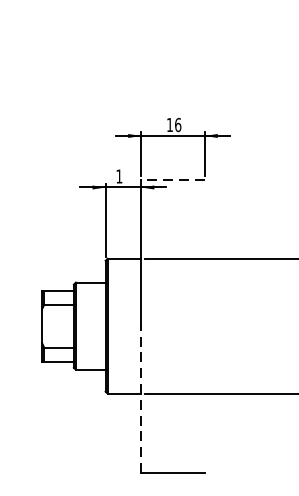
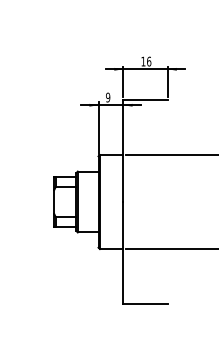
text: (119, 176) -> (108, 97), 1 -> 9
line: (172, 179) -> (145, 99), dashed -> solid
line: (141, 398) -> (123, 252), dashed -> solid

